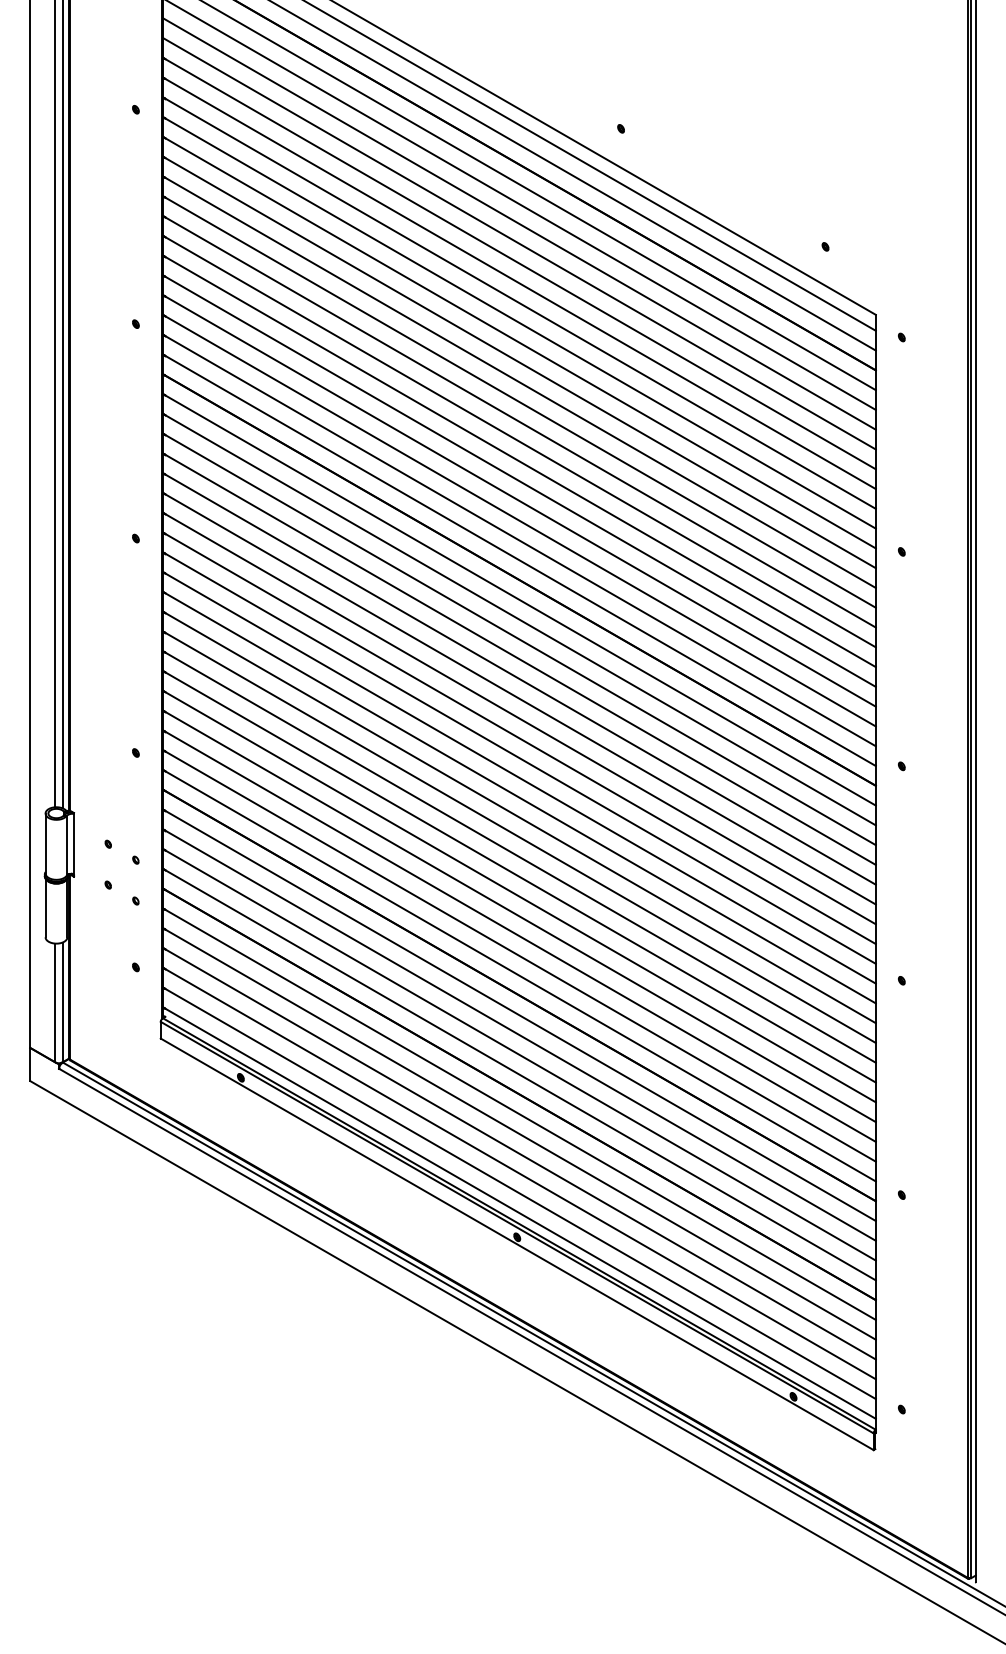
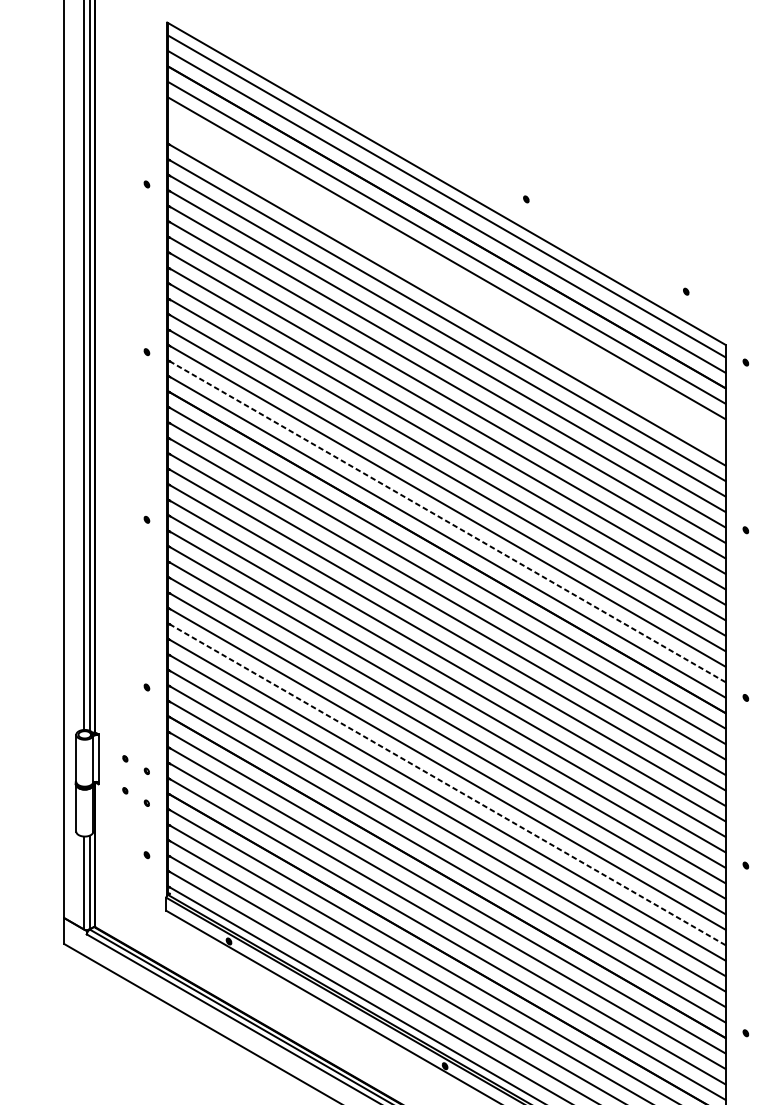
line: (519, 223) -> (446, 273), removed
line: (519, 243) -> (446, 289), removed
line: (519, 540) -> (446, 521), solid -> dashed
line: (519, 876) -> (446, 784), solid -> dashed

